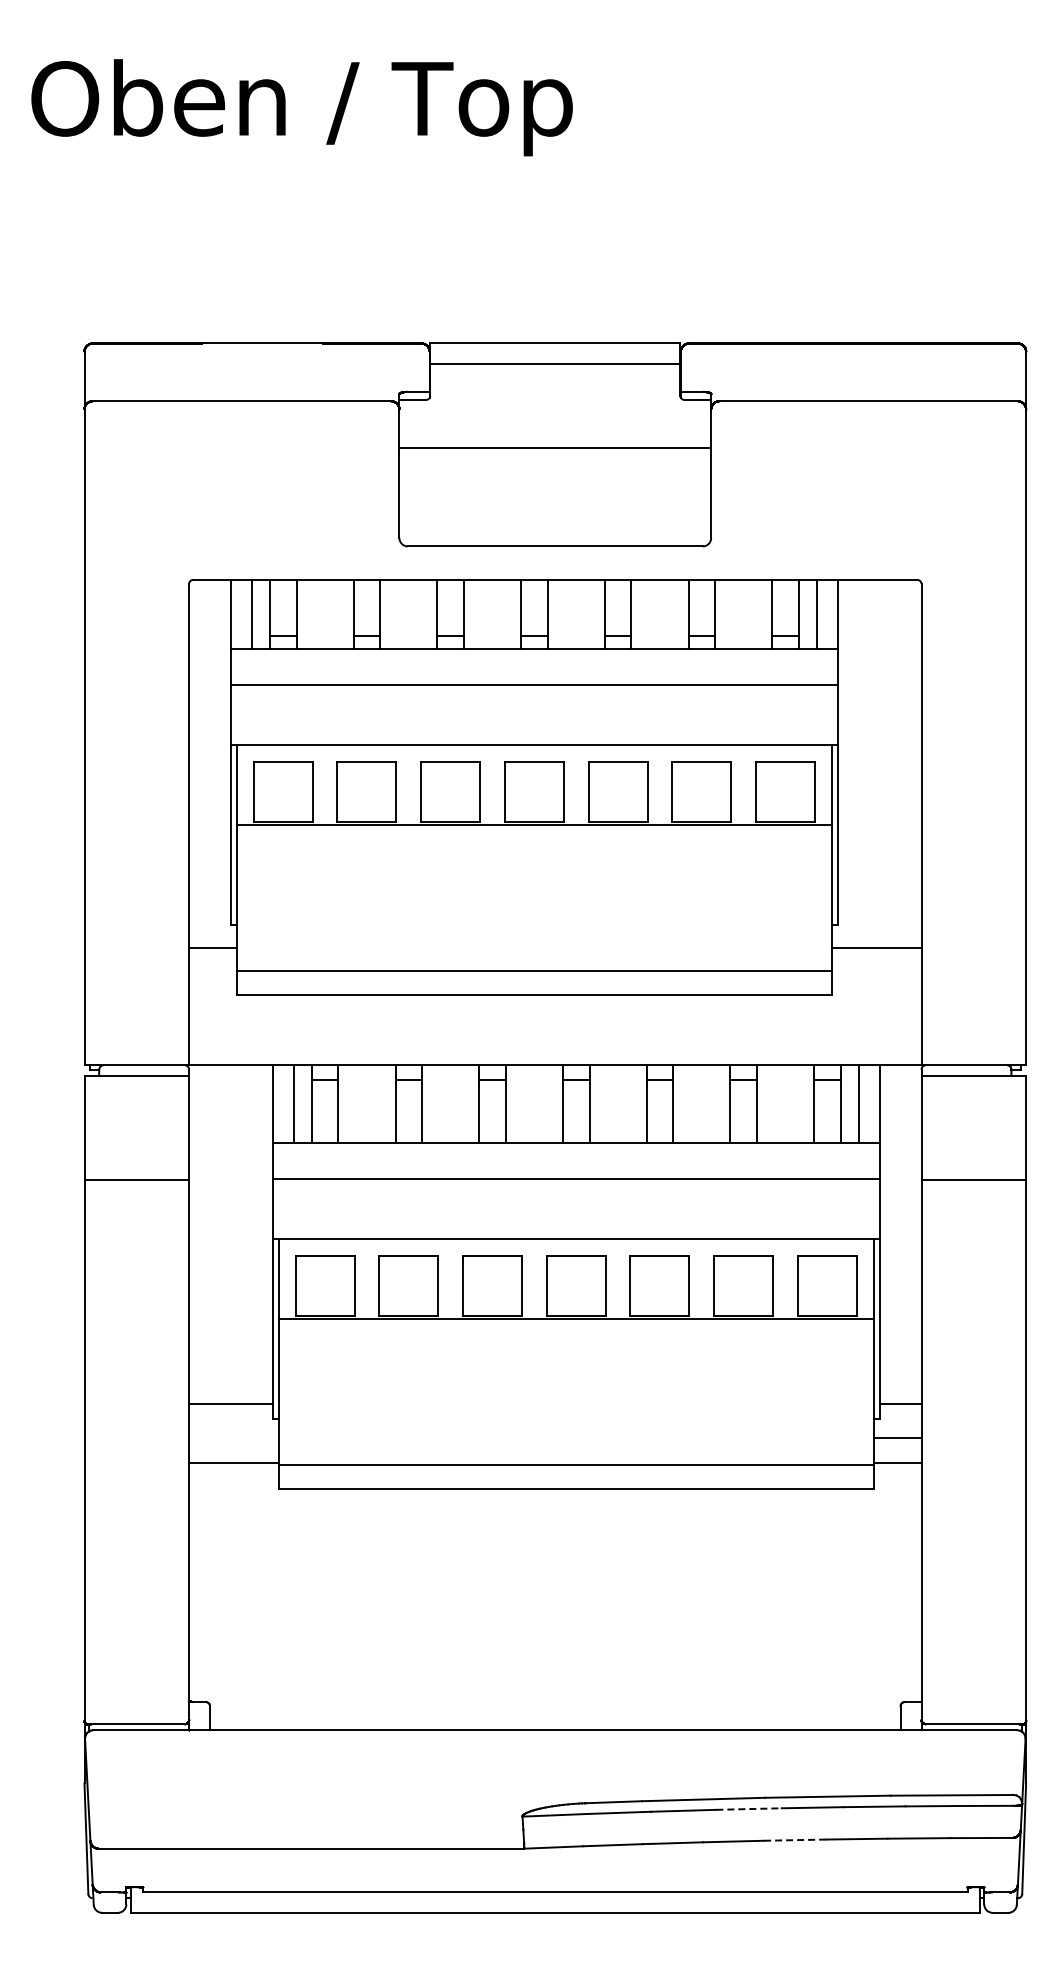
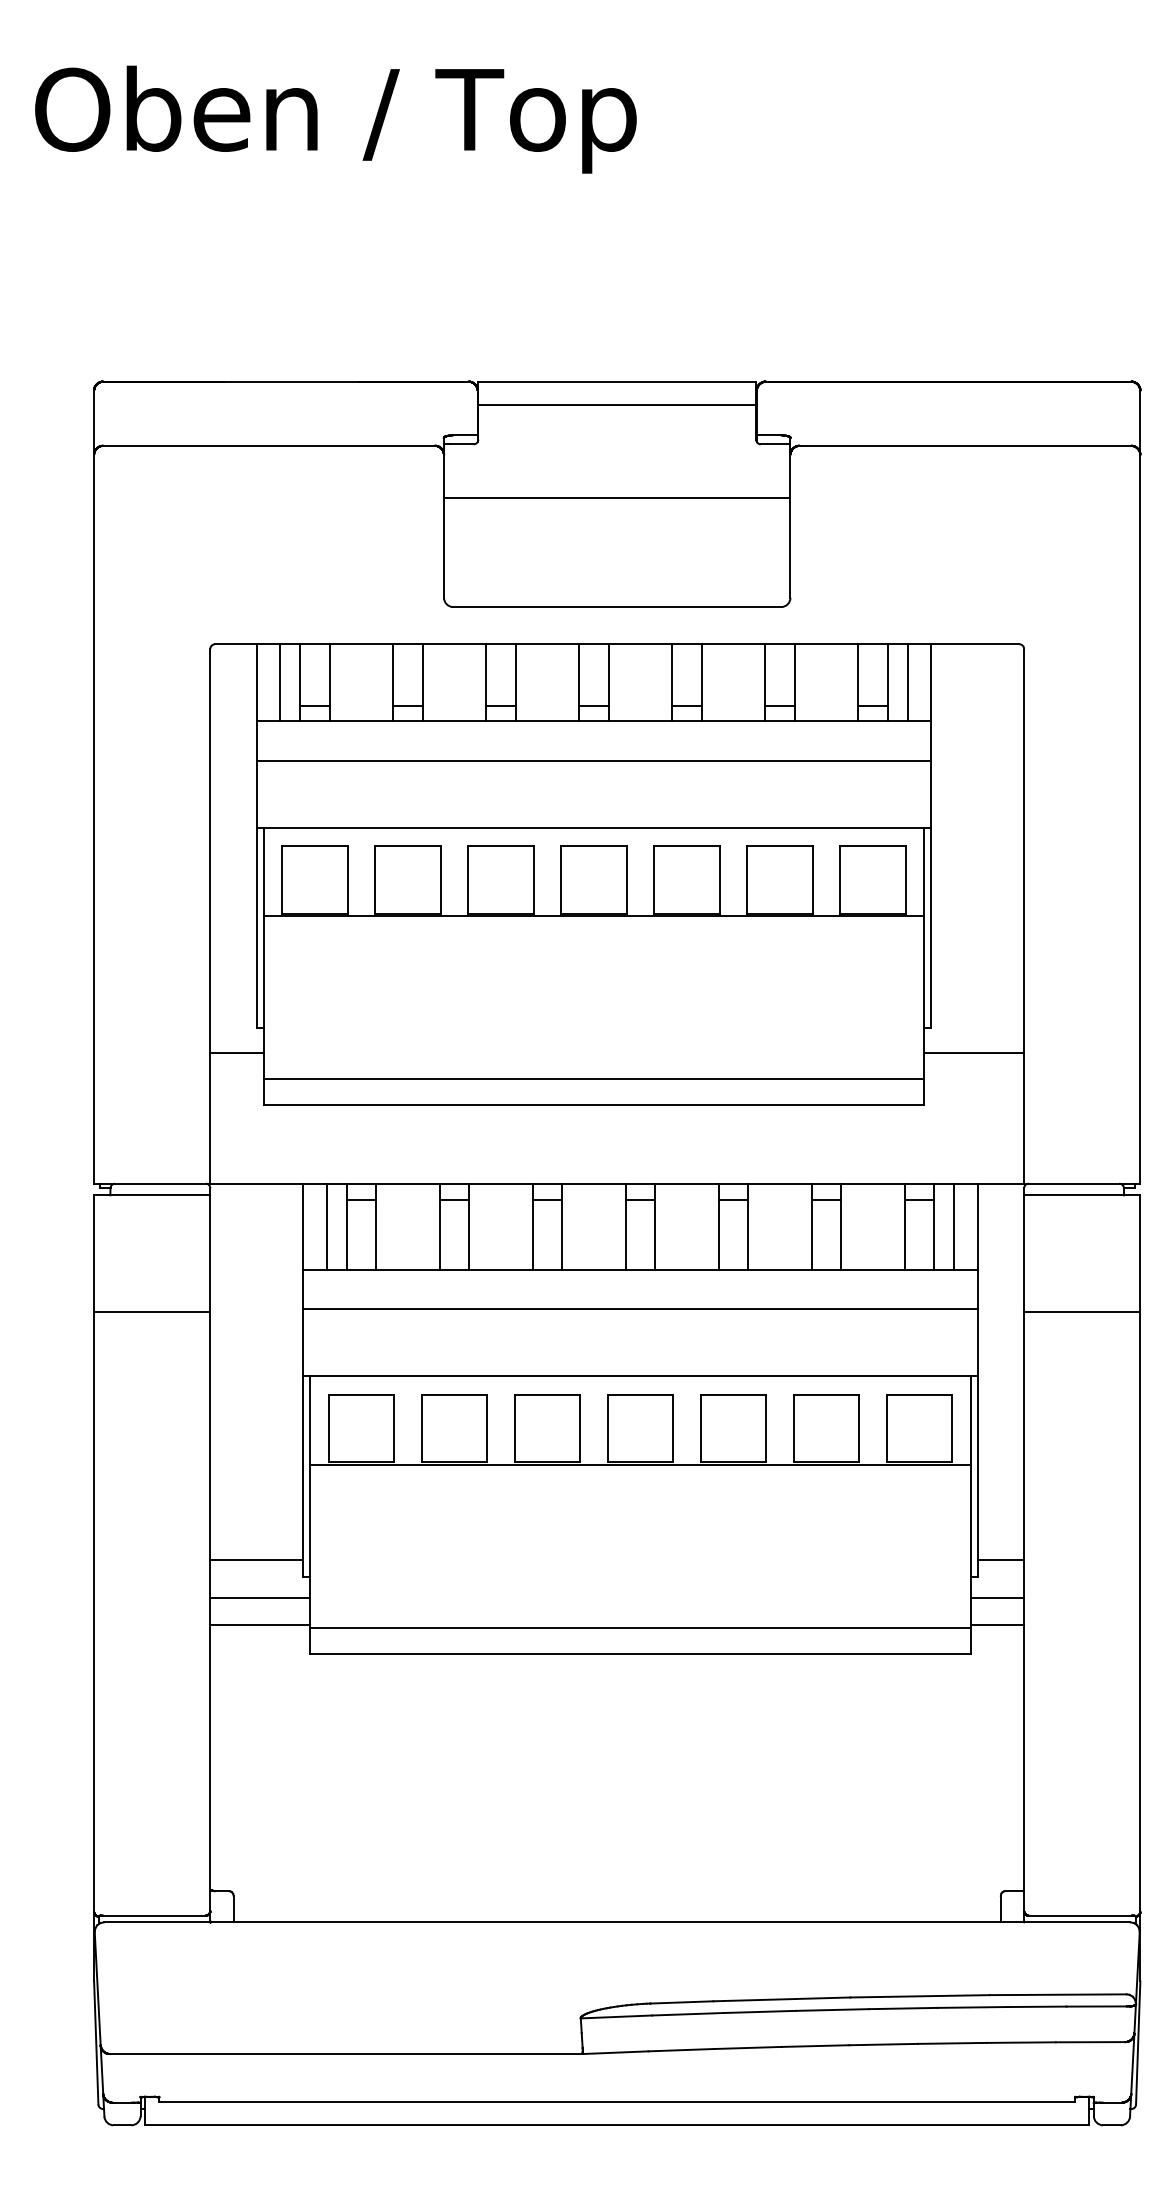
line: (233, 1437) -> (259, 1597), added
line: (749, 1809) -> (832, 2010), dashed -> solid
line: (795, 1840) -> (884, 2044), dashed -> solid

